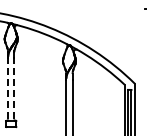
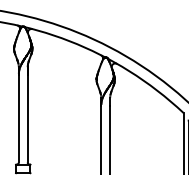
line: (14, 84) -> (27, 112), dashed -> solid
line: (8, 85) -> (19, 114), dashed -> solid

